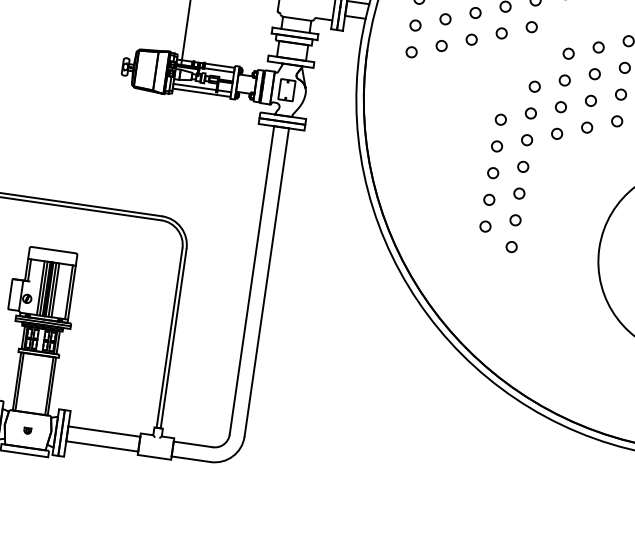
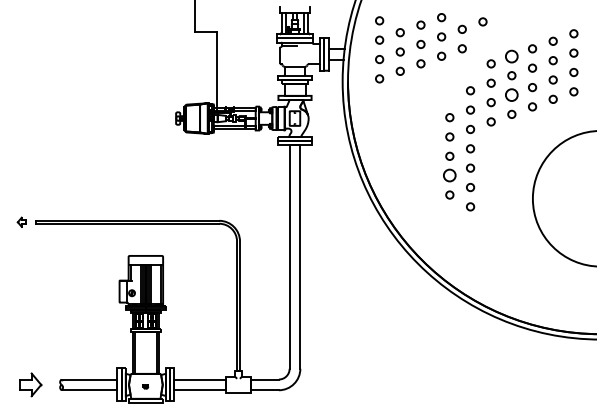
circle: (598, 46) -> (511, 55), size x1.6
circle: (590, 100) -> (511, 94), size x1.6
circle: (488, 199) -> (449, 175), size x1.6

